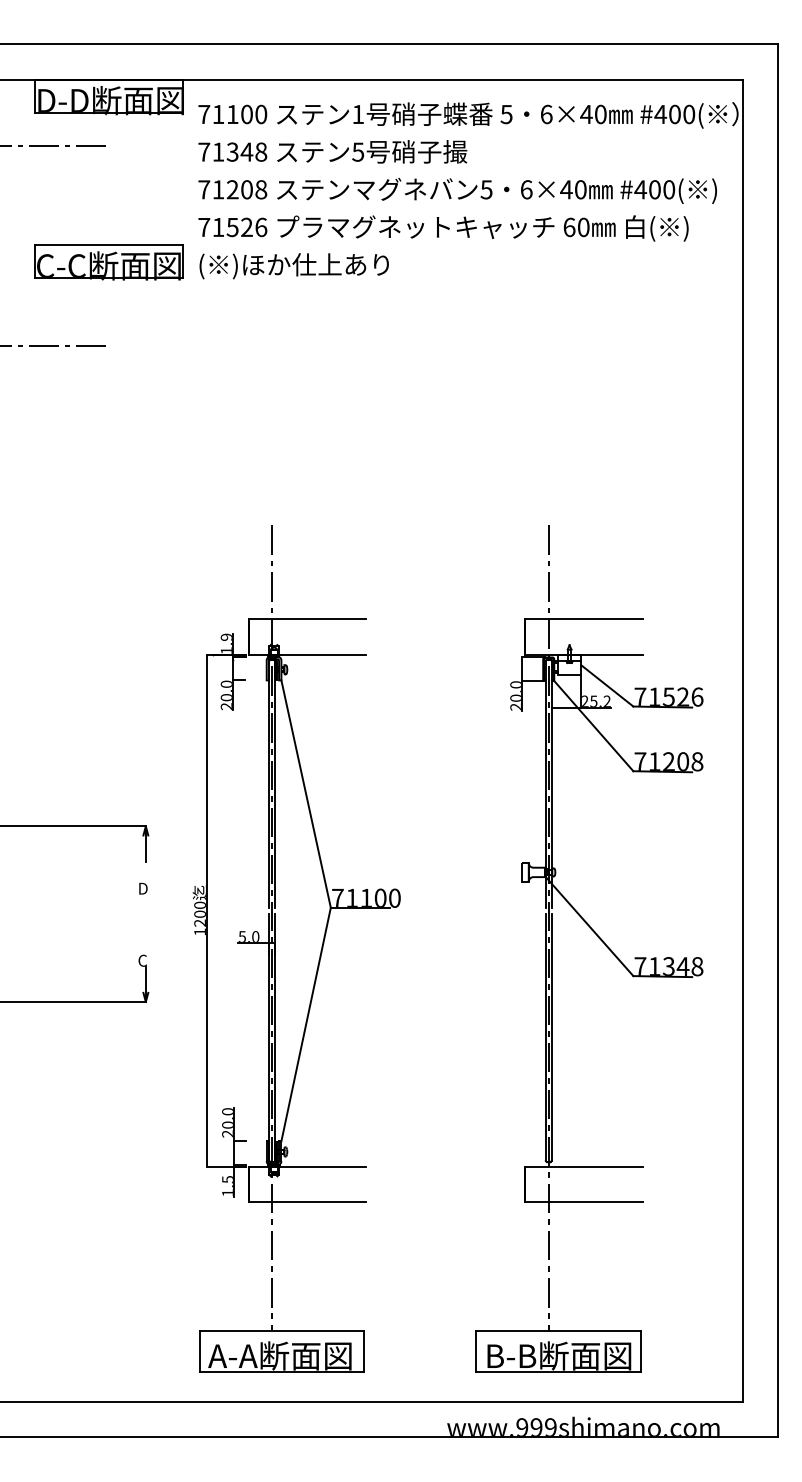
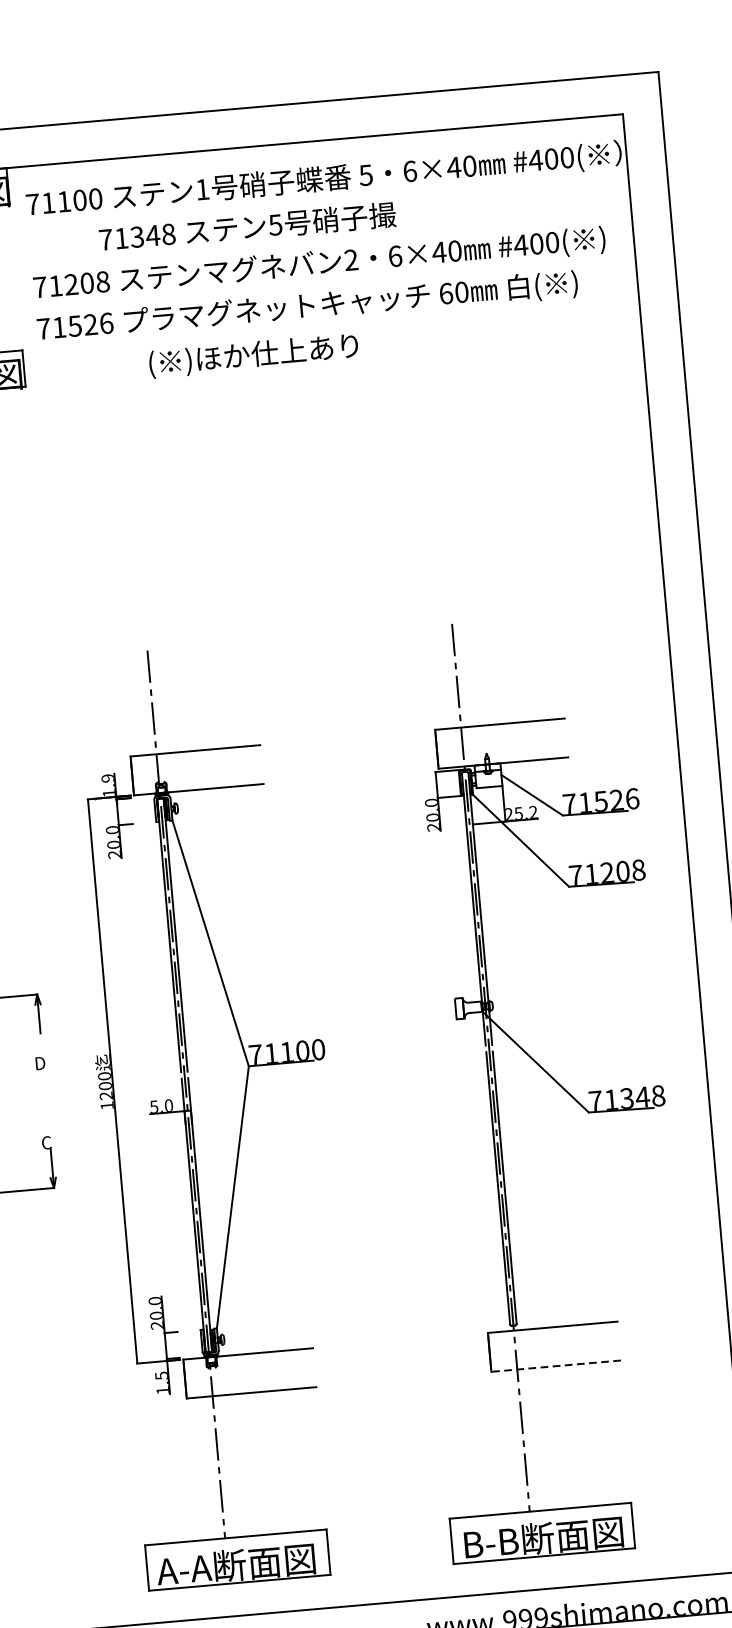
text: (332, 151) -> (247, 226), moved
text: (486, 189) -> (351, 259), 5 -> 2
text: (293, 266) -> (252, 356), moved
line: (584, 1202) -> (556, 1366), solid -> dashed

